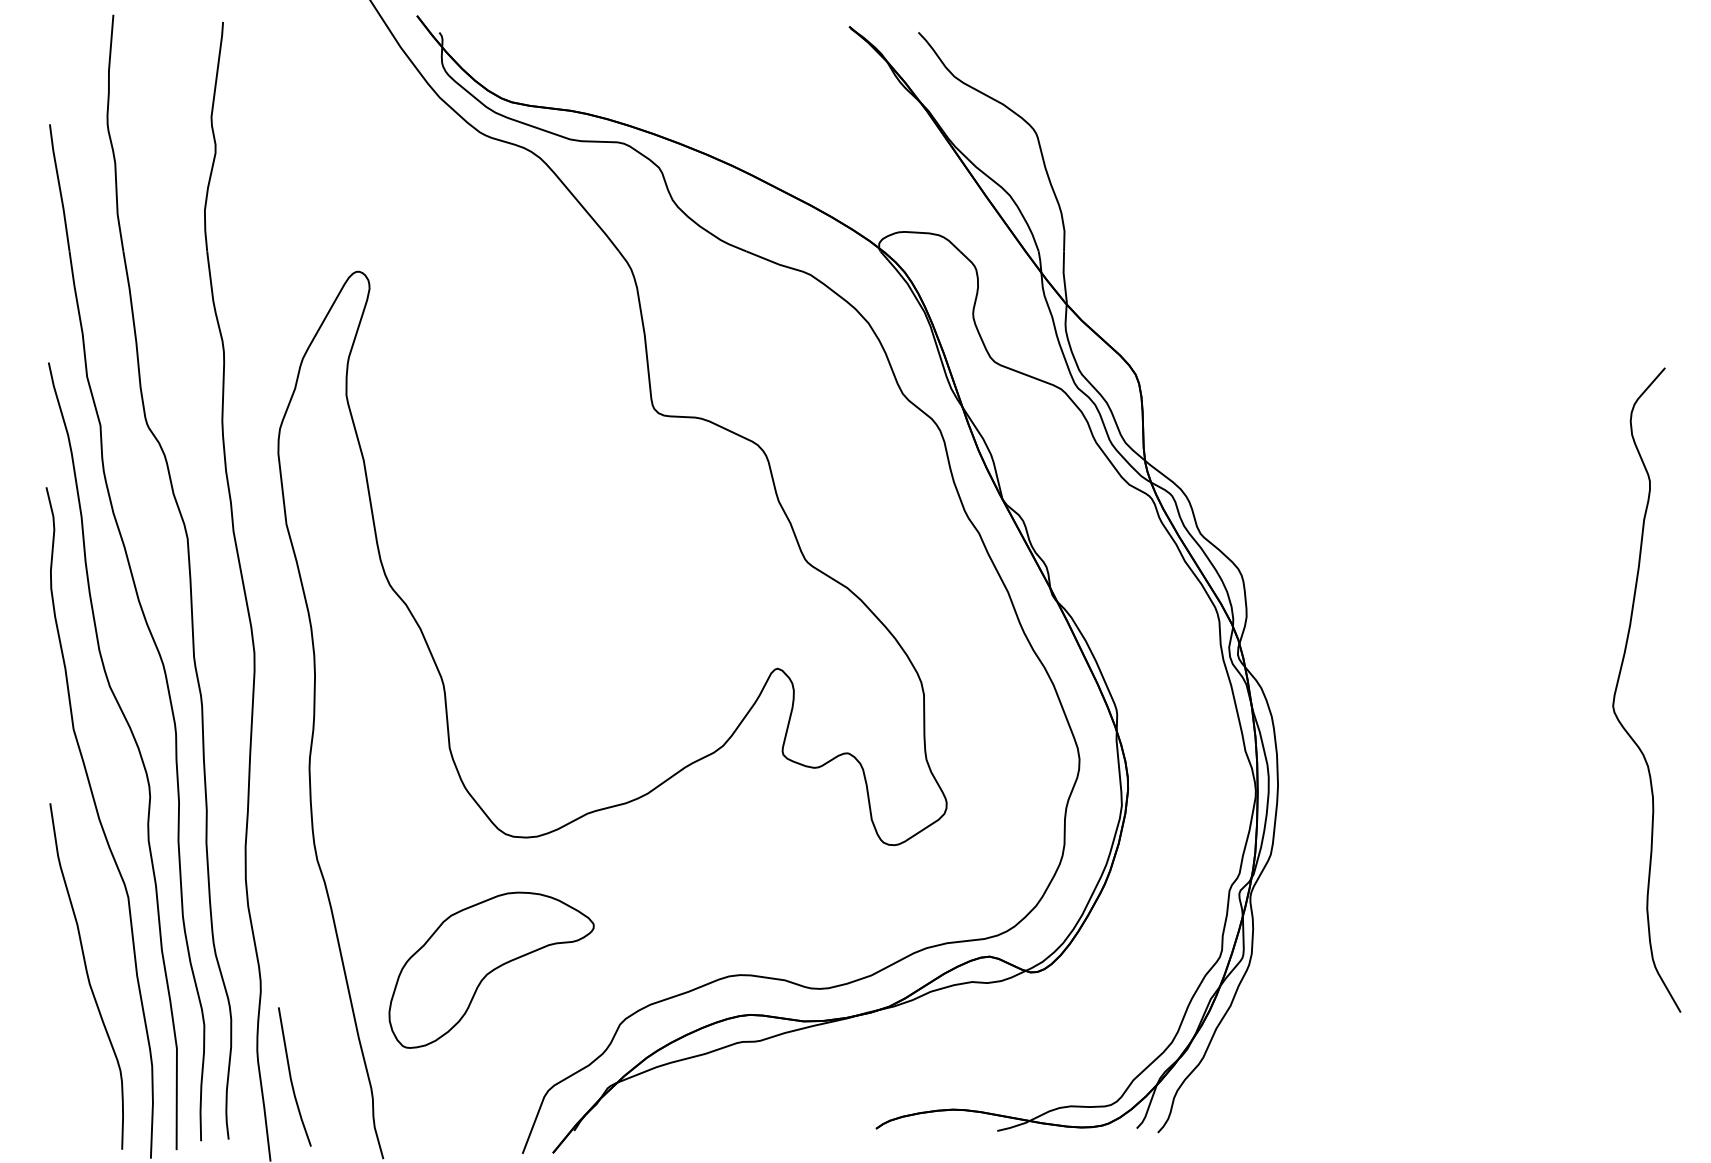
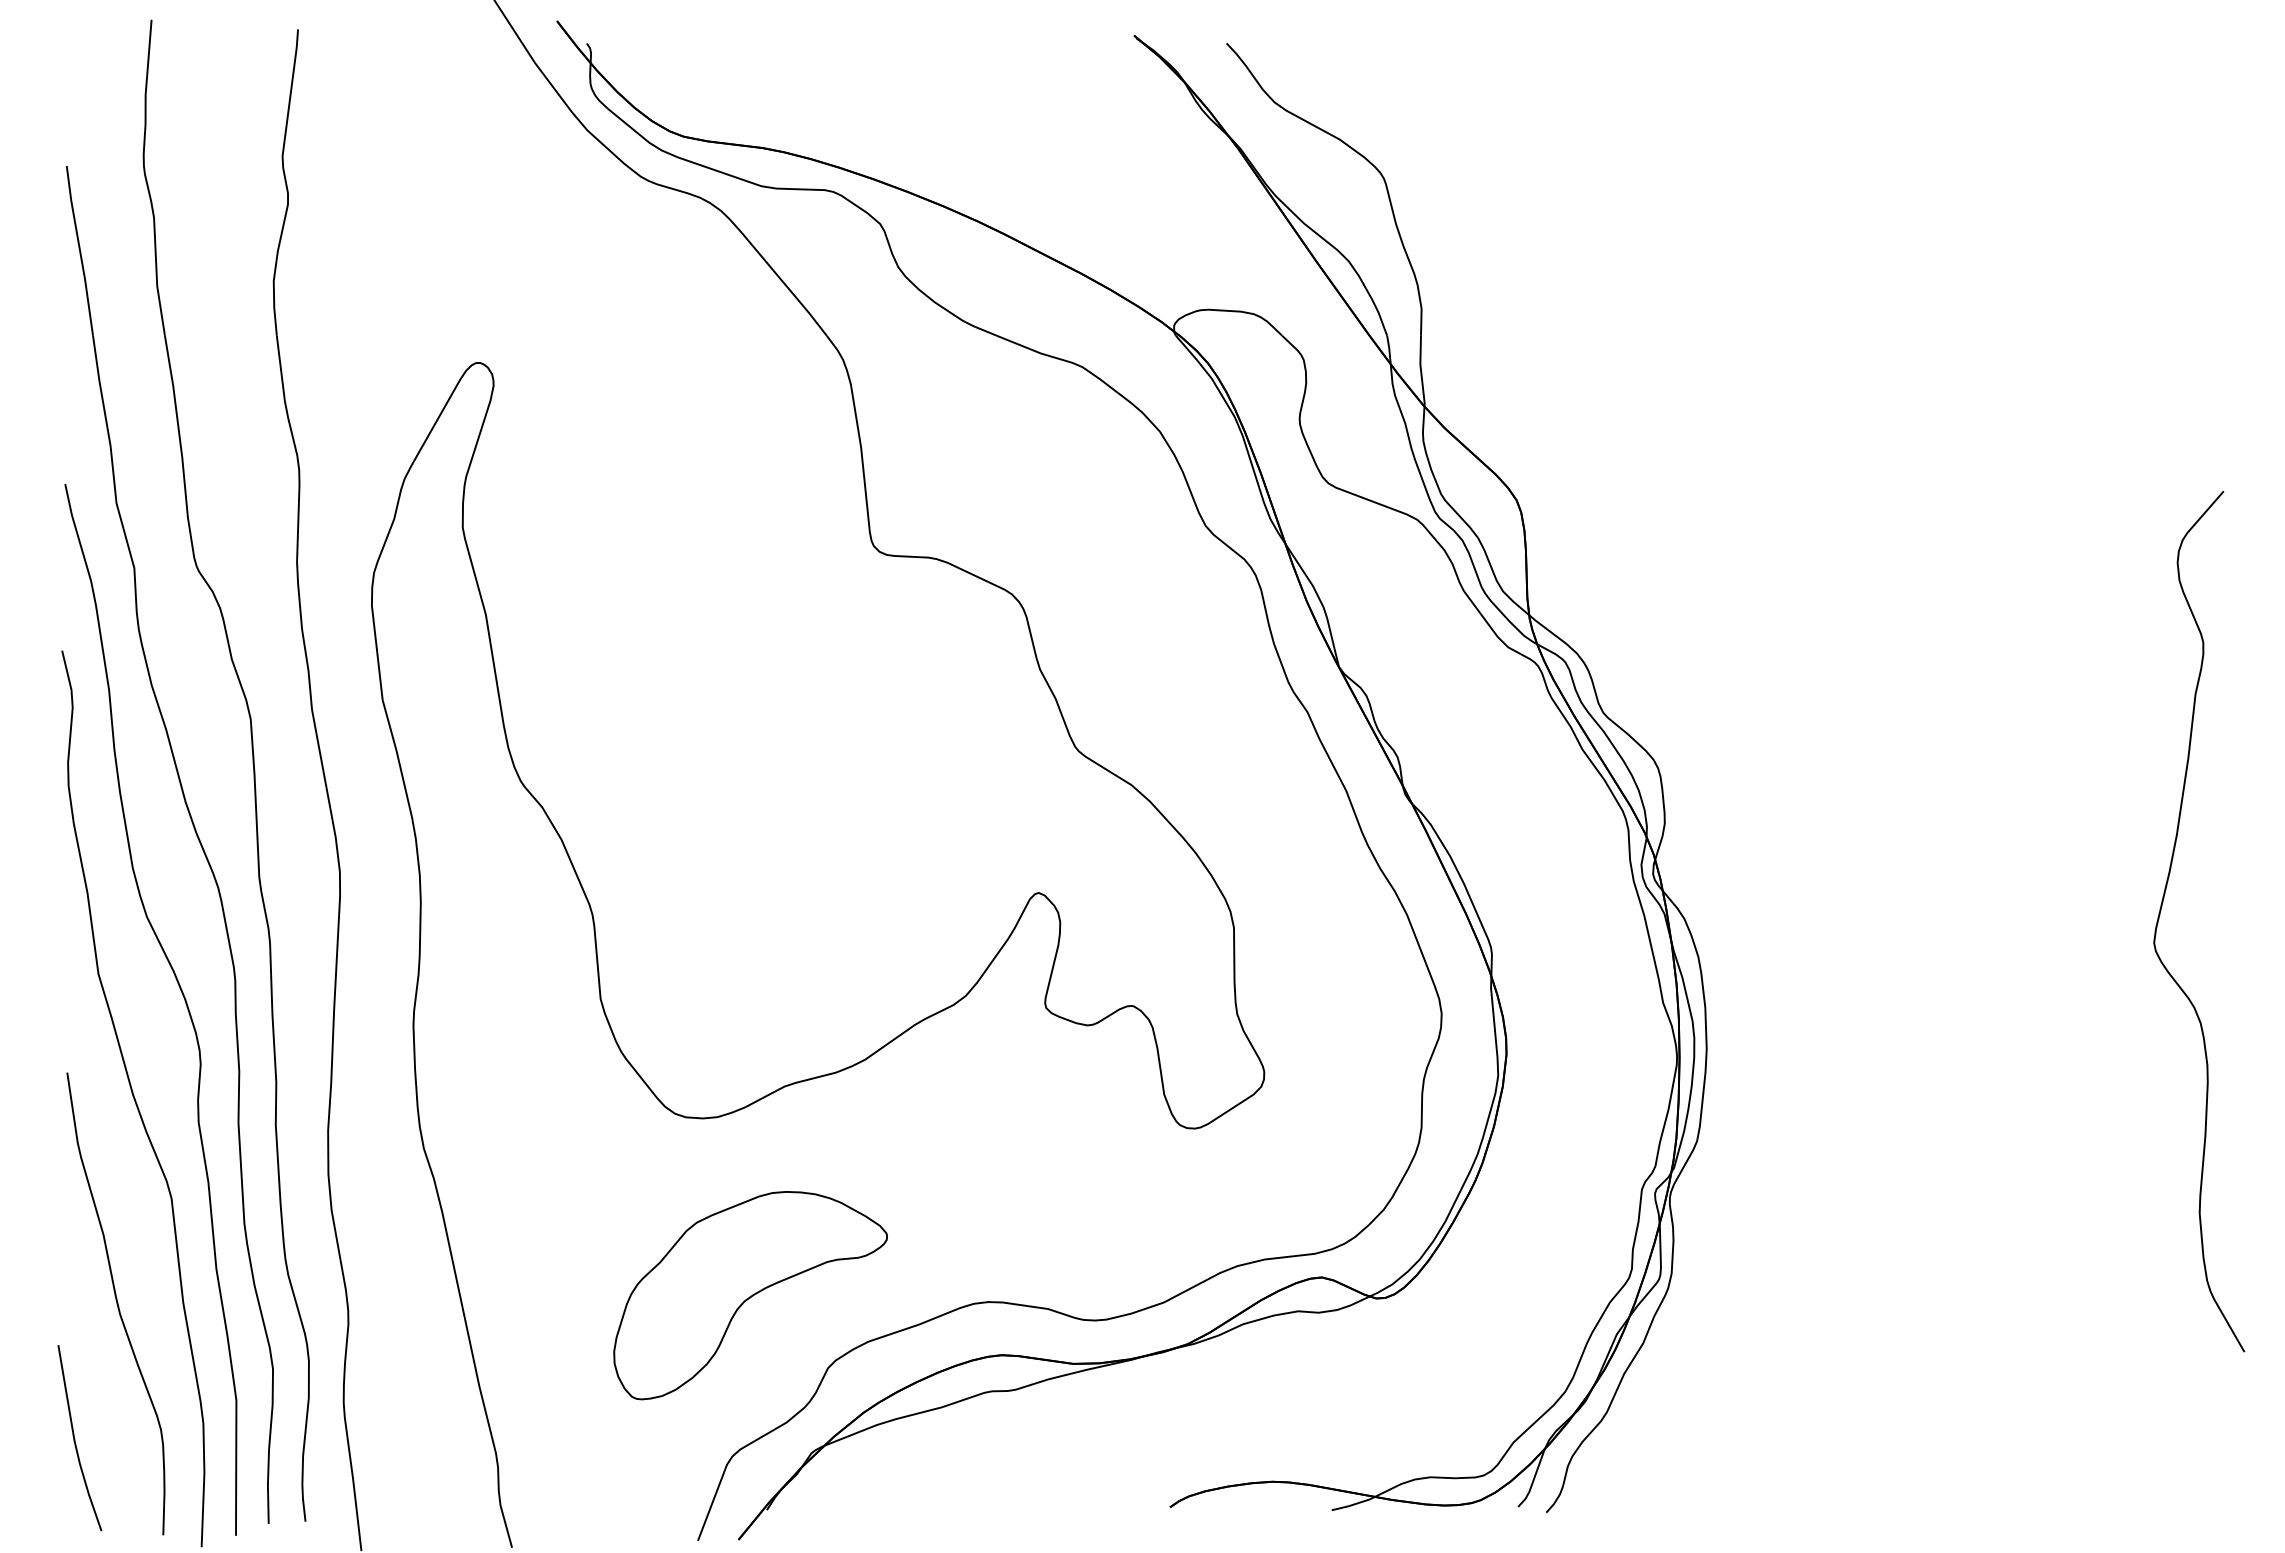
part: (491, 970) -> (750, 1295), moved
line: (291, 1078) -> (75, 1439), moved

